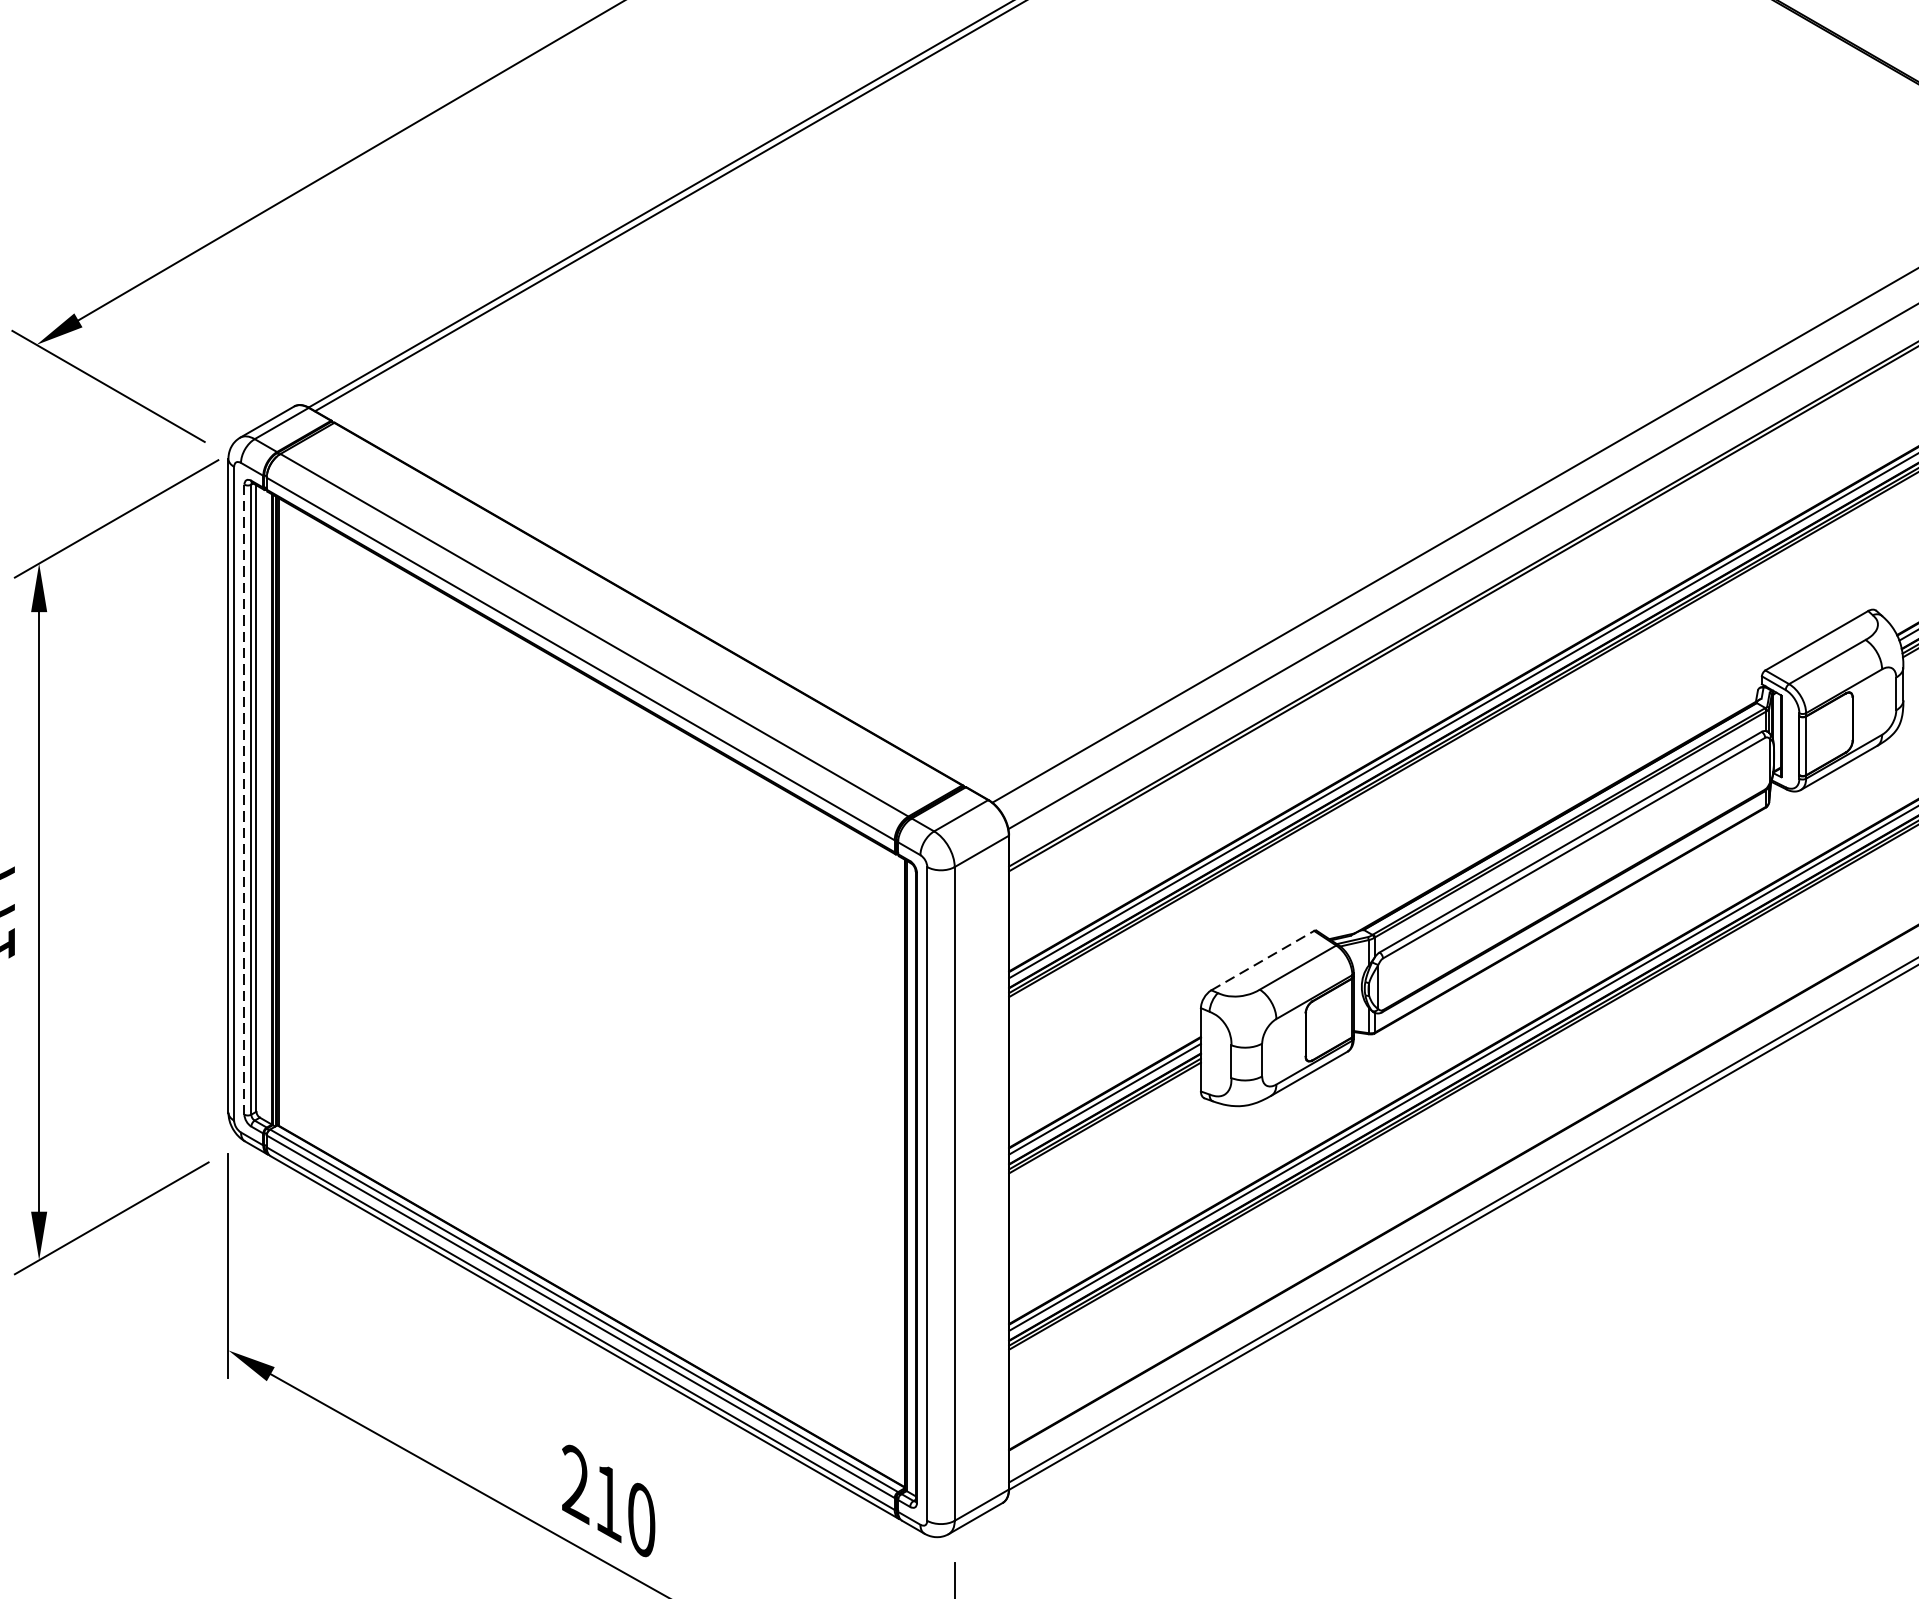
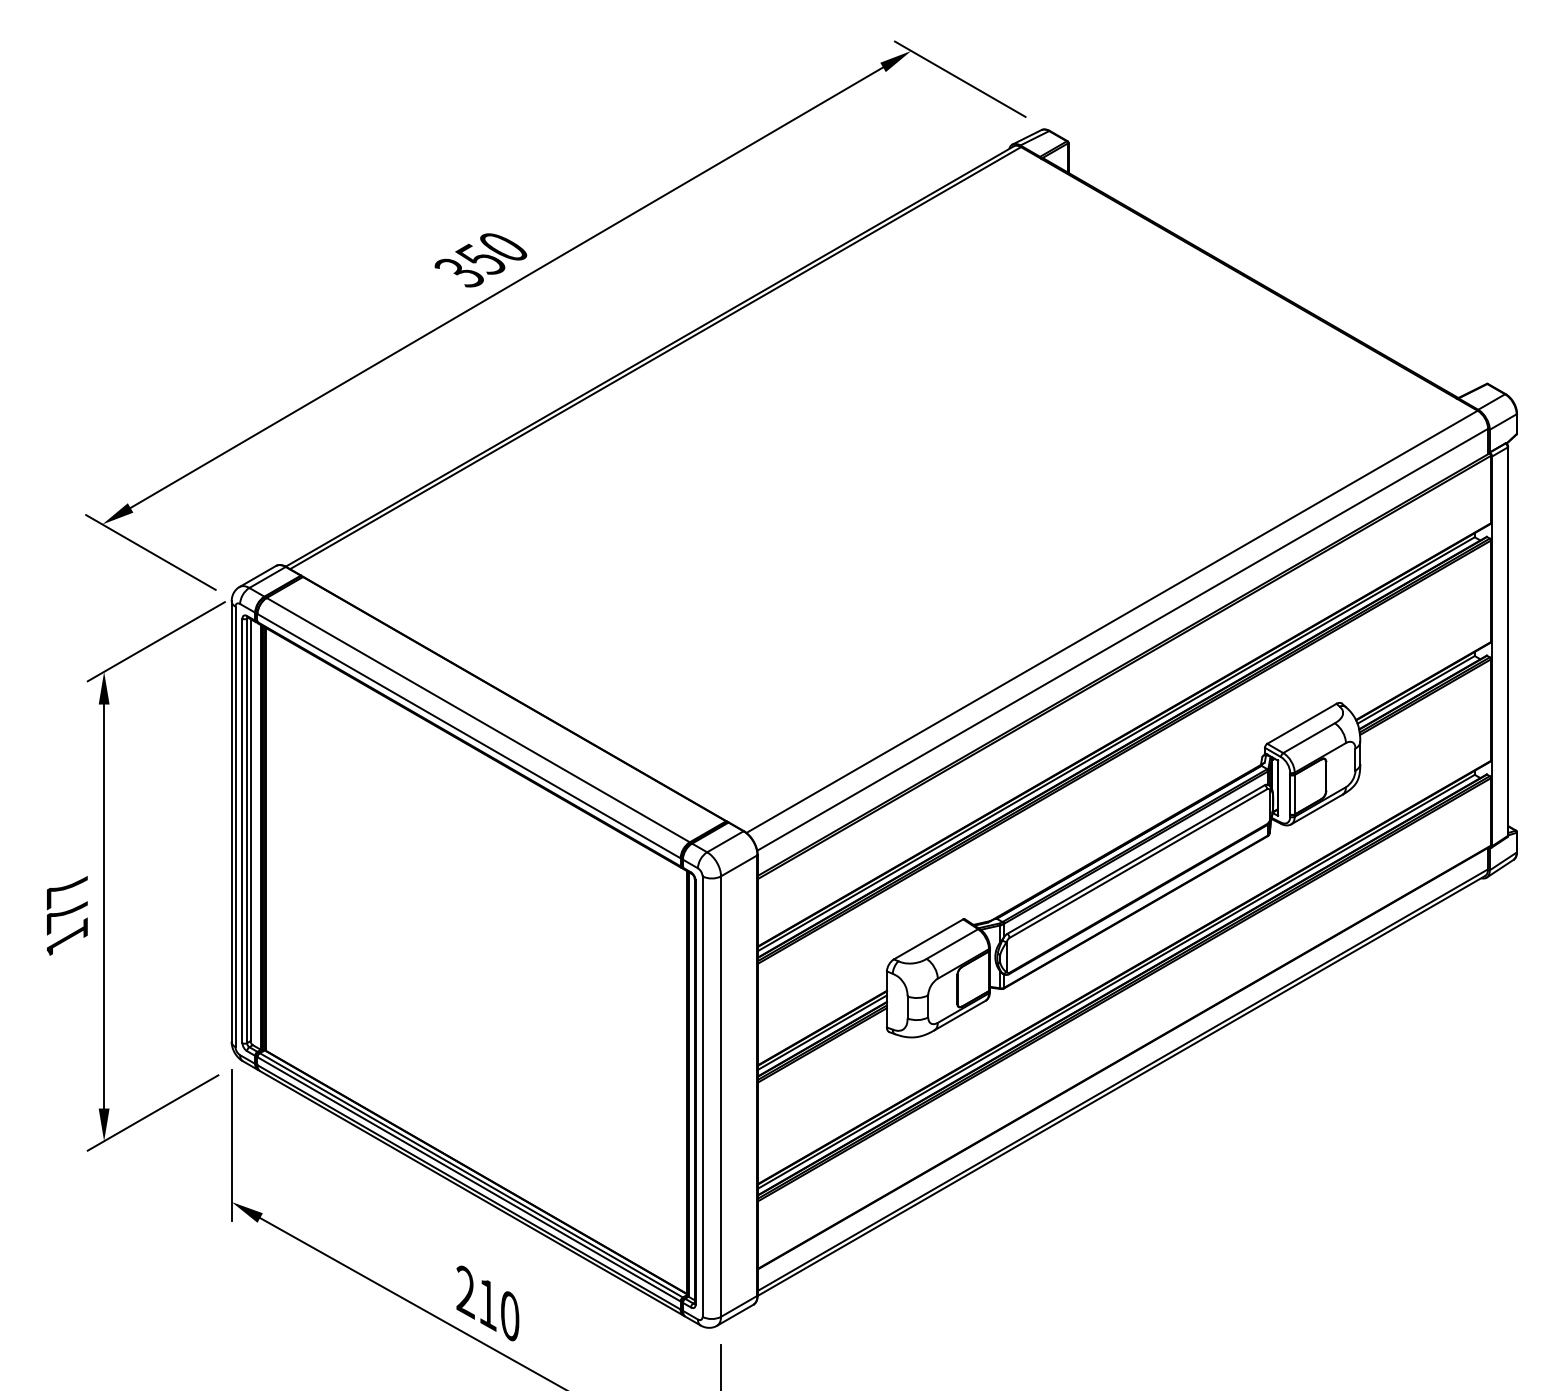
line: (244, 800) -> (242, 831), dashed -> solid
line: (1262, 960) -> (928, 939), dashed -> solid

